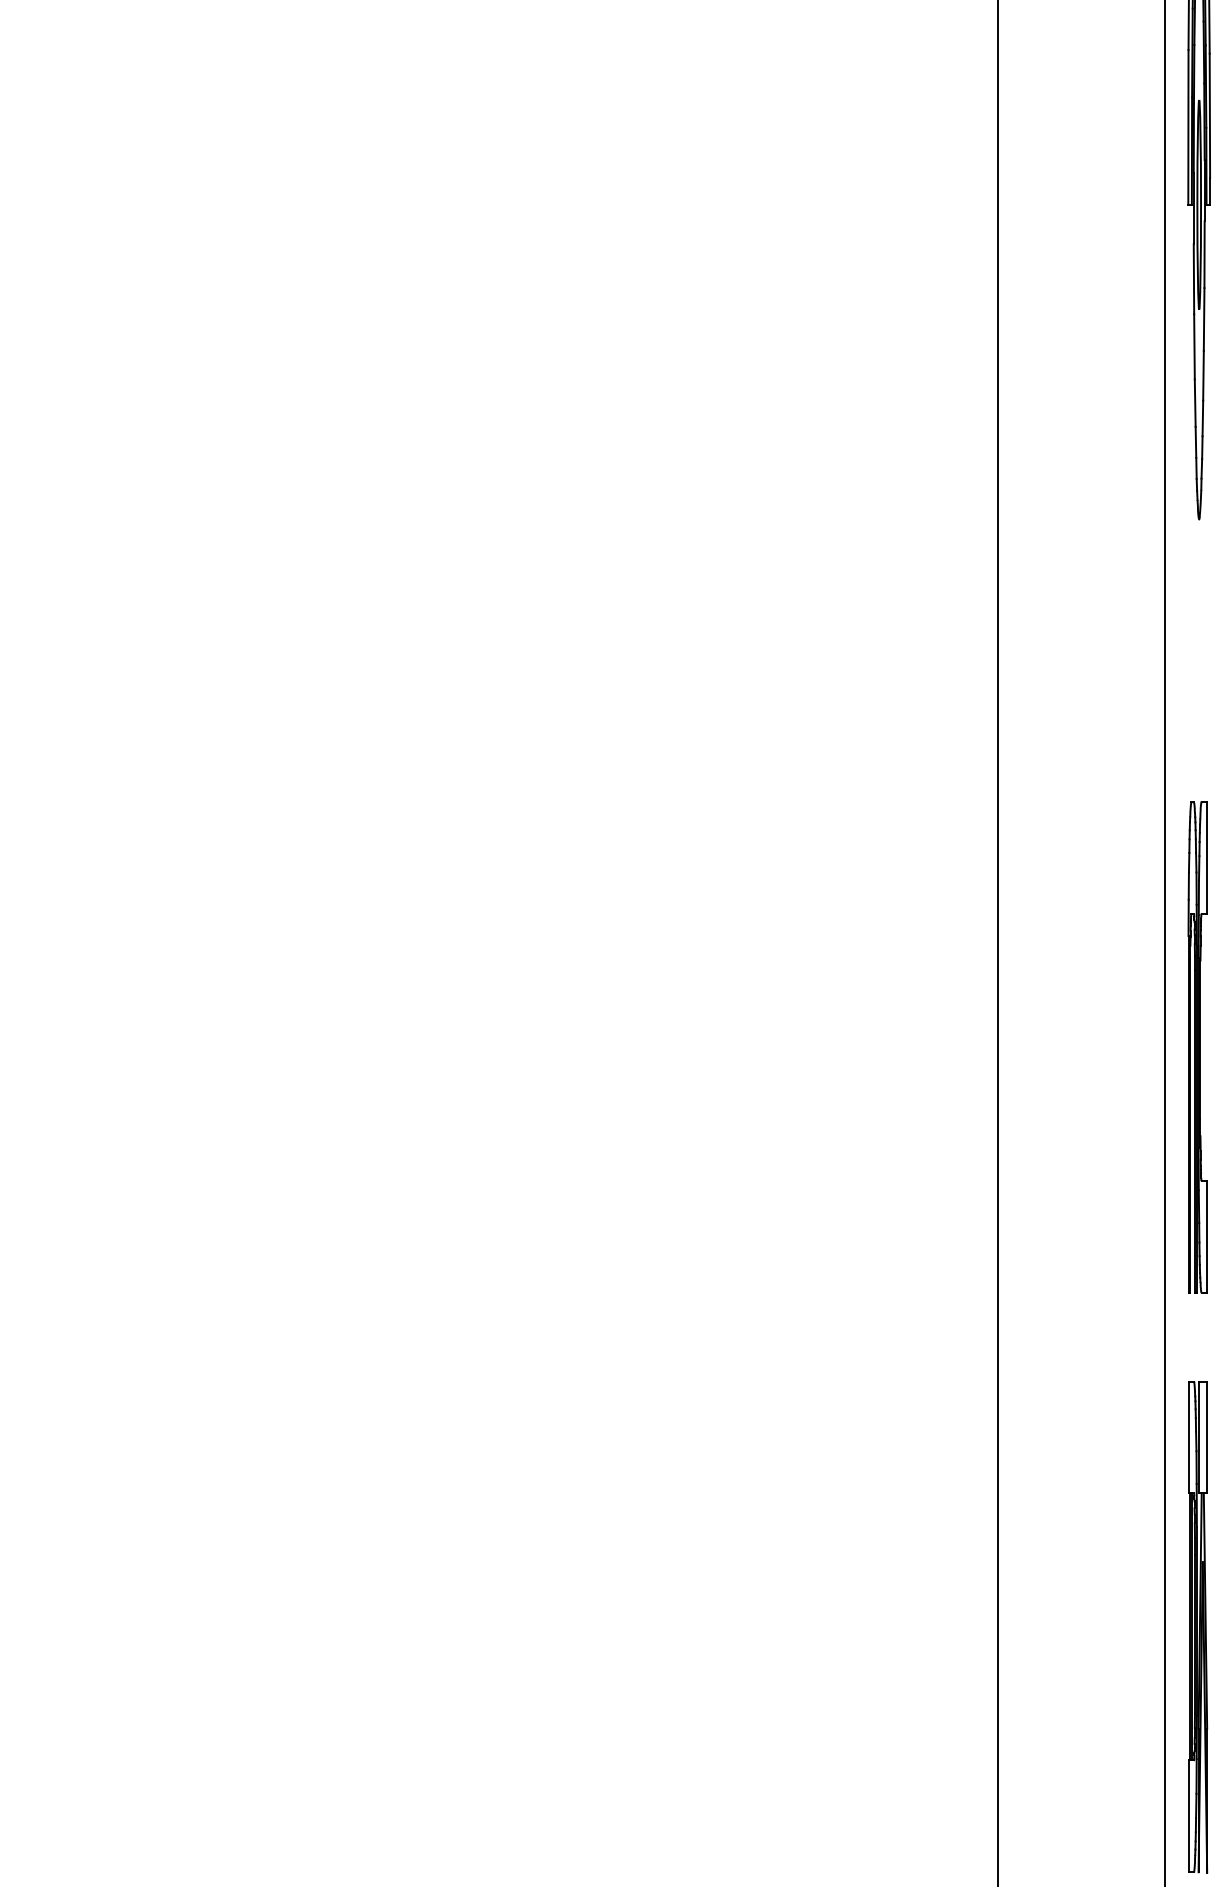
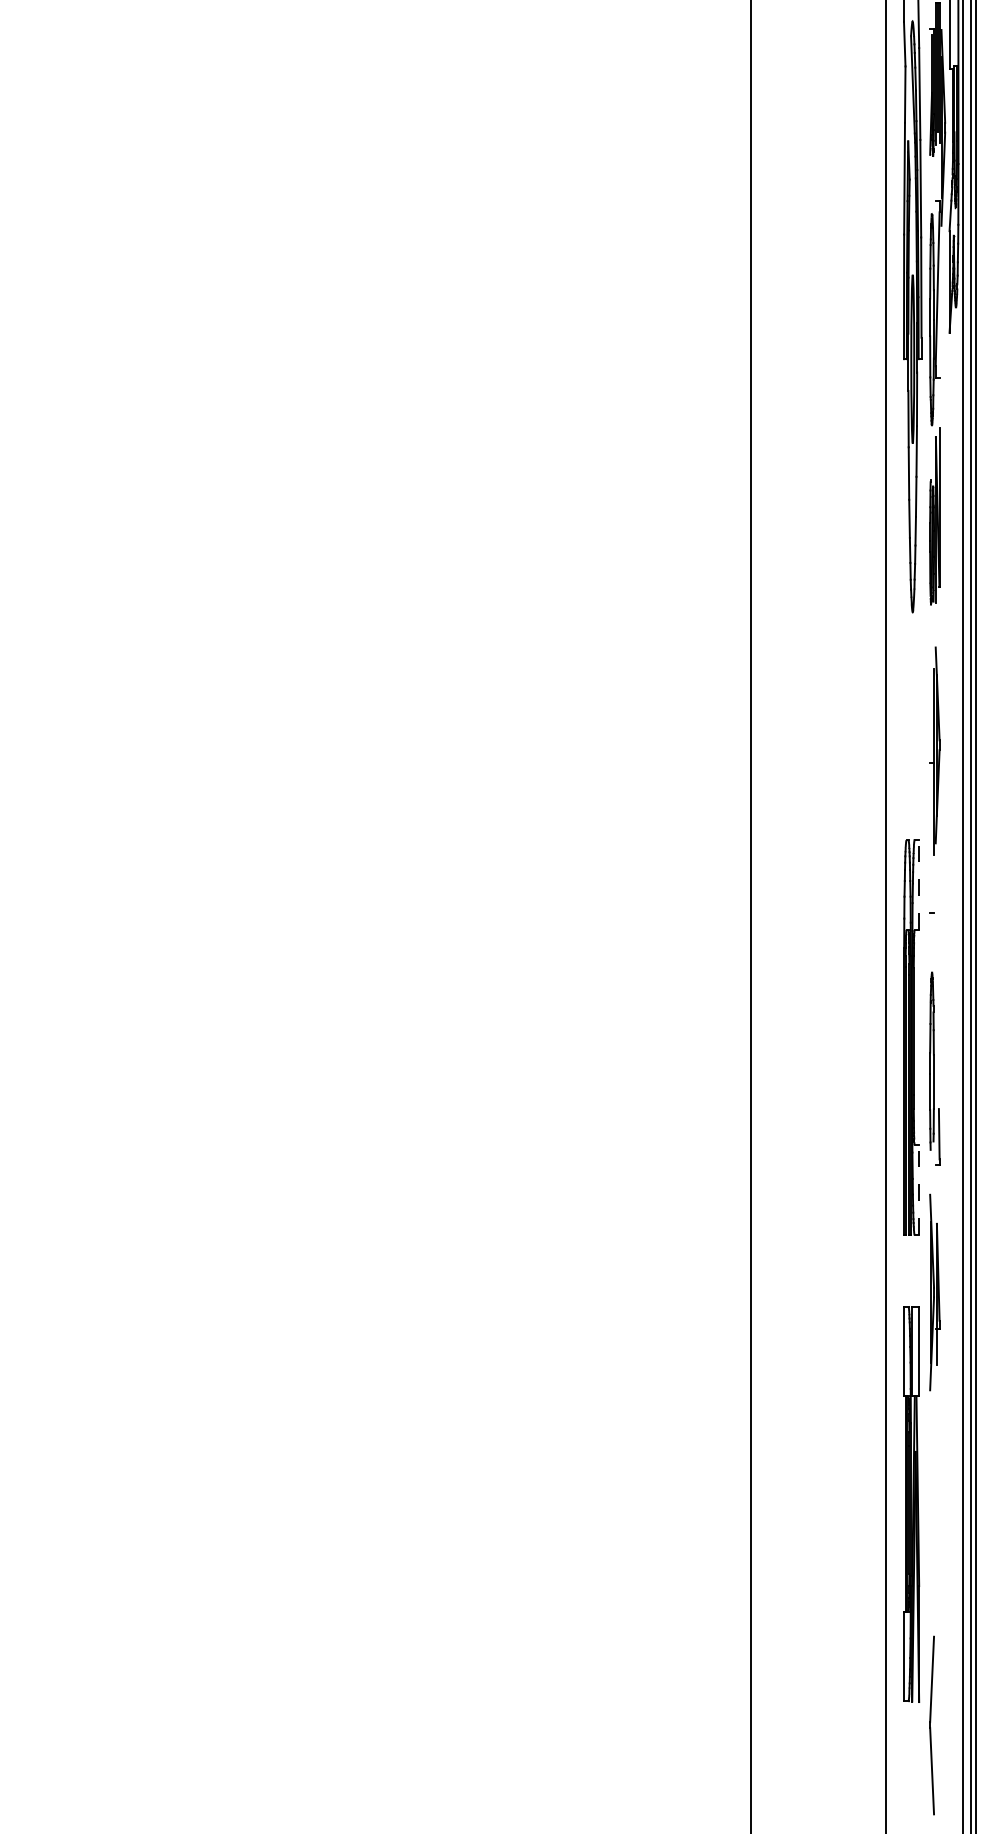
line: (1207, 858) -> (919, 885), solid -> dashed
line: (1207, 1237) -> (919, 1190), solid -> dashed

